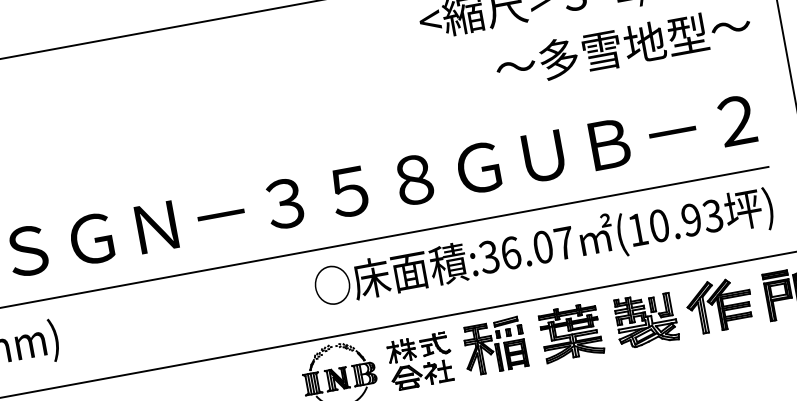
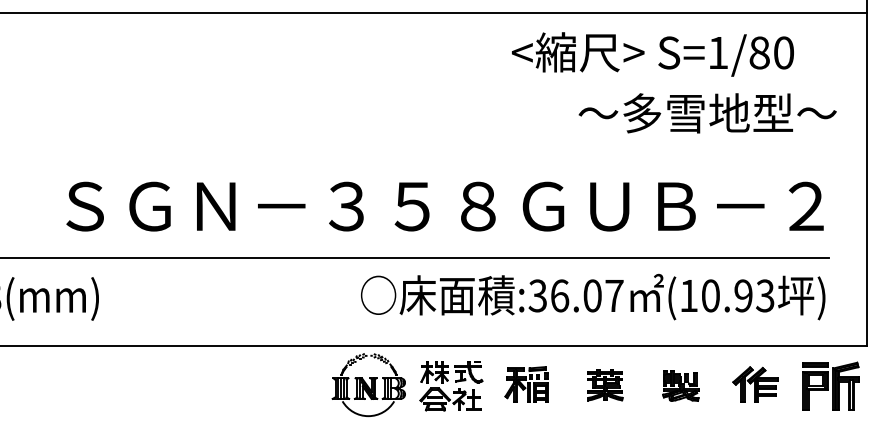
part: (719, 304) -> (755, 384), size x0.7
part: (645, 319) -> (680, 385), size x0.6
part: (571, 332) -> (605, 384), size x0.6
part: (494, 346) -> (526, 384), size x0.7

